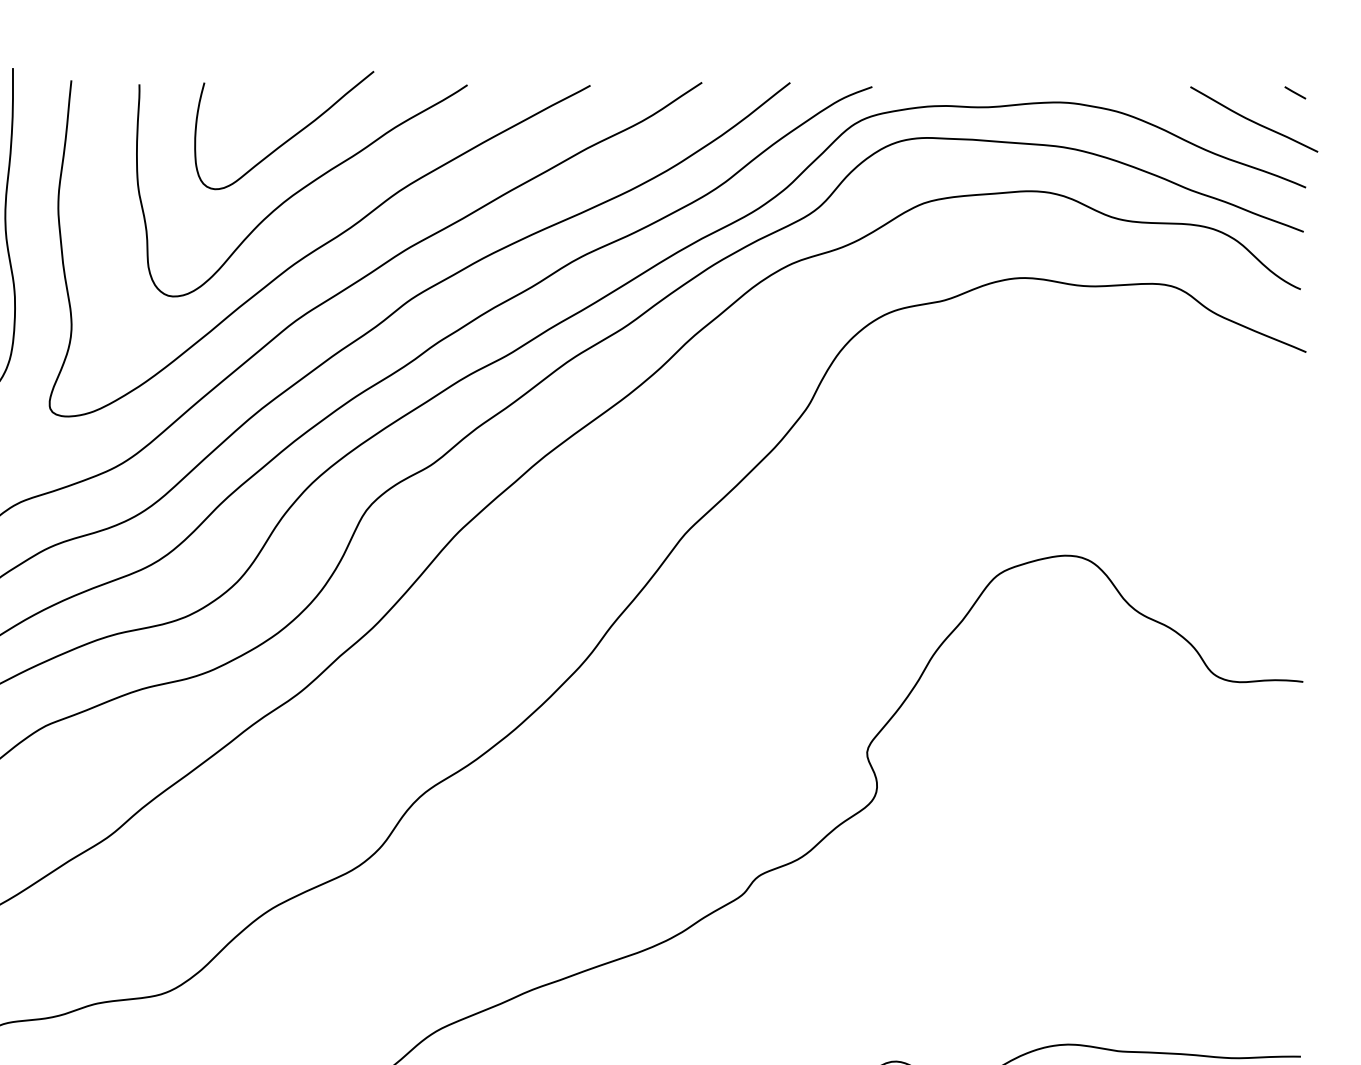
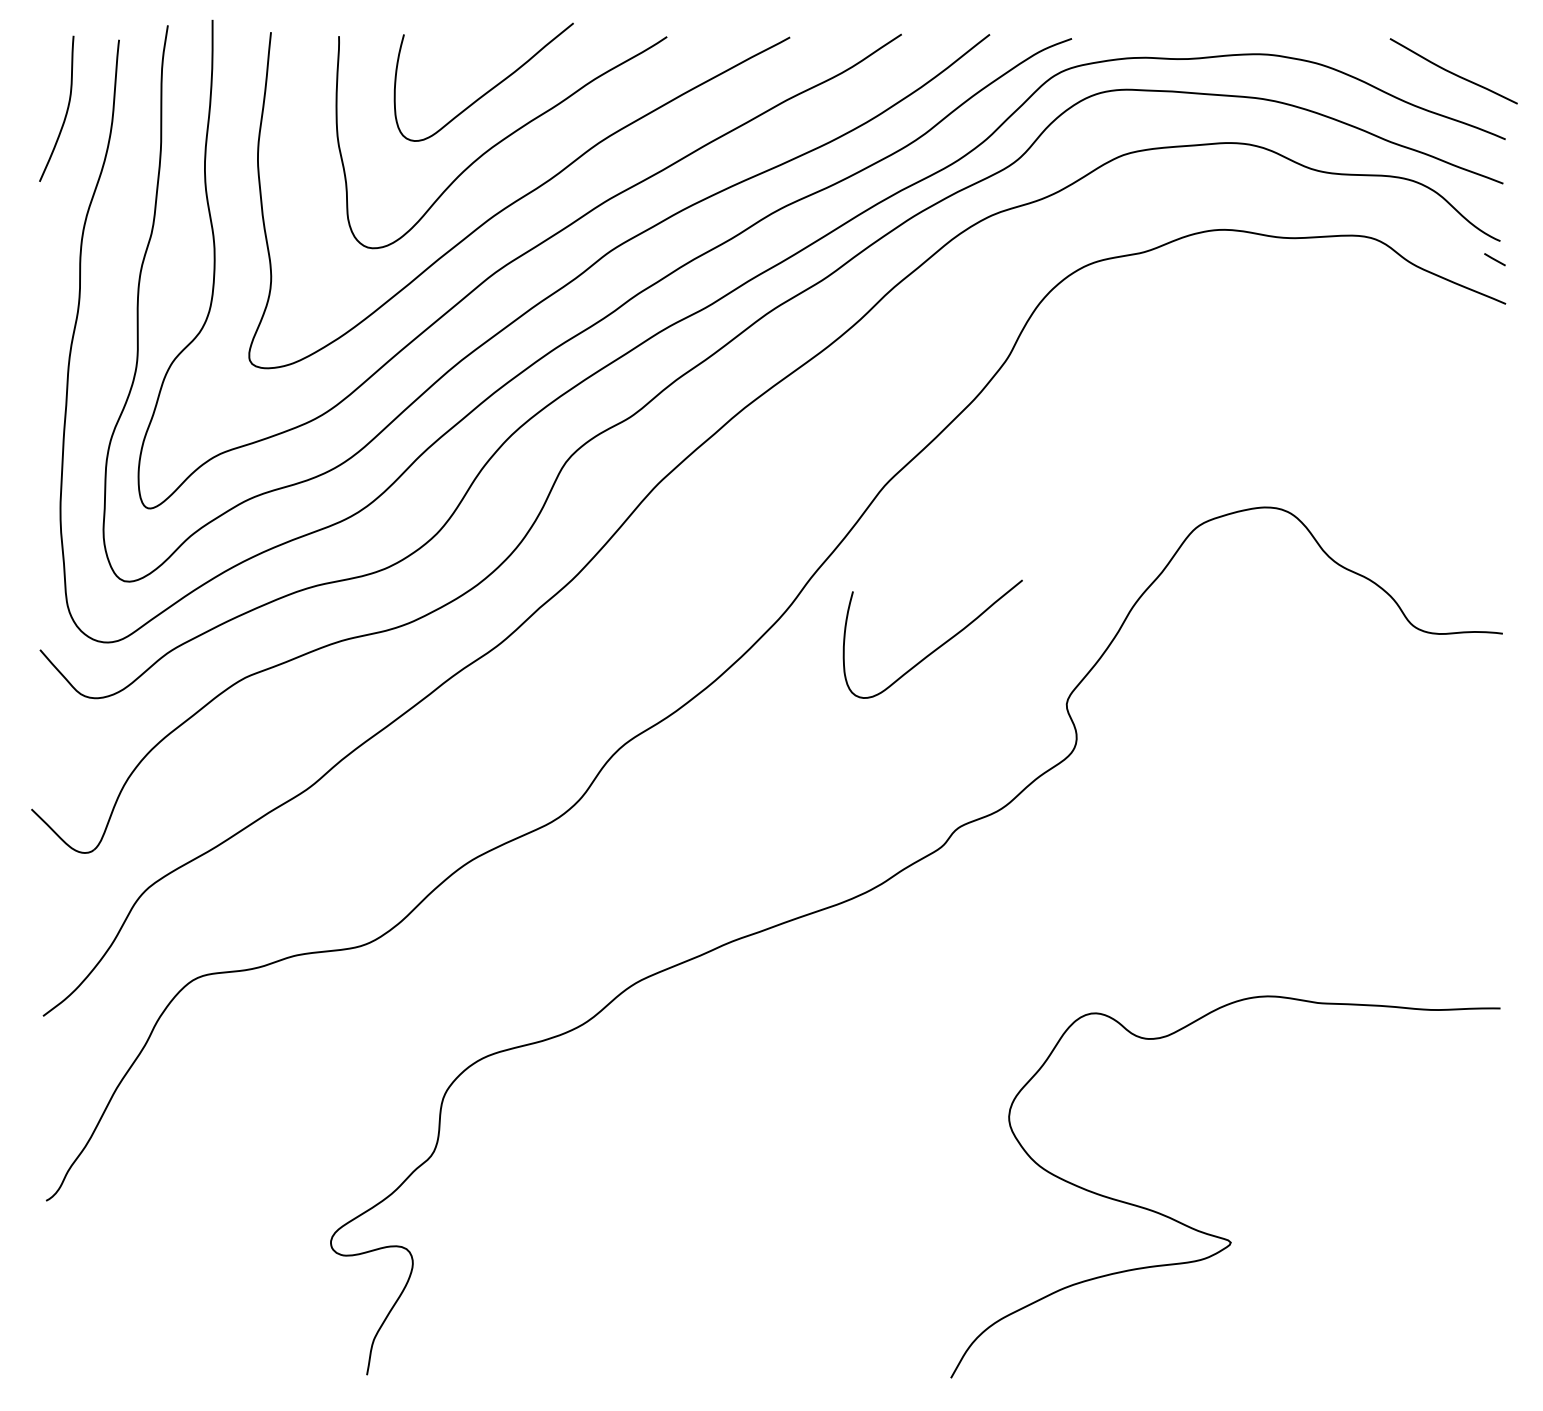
line: (1294, 92) -> (1494, 259), moved
curve: (738, 694) -> (938, 646), added

